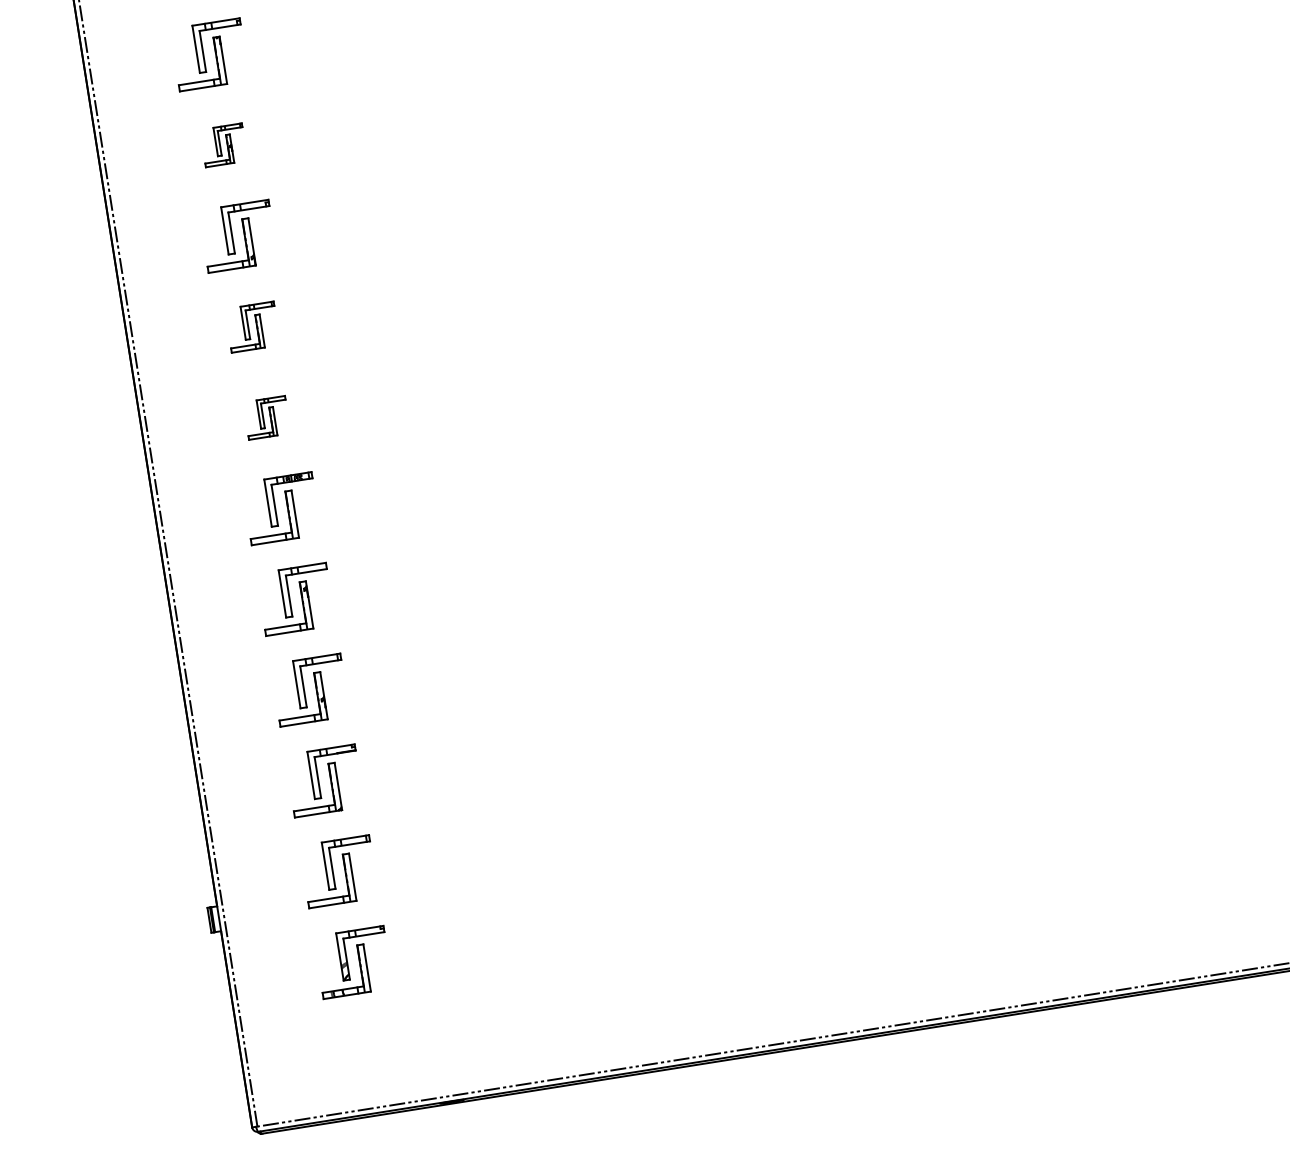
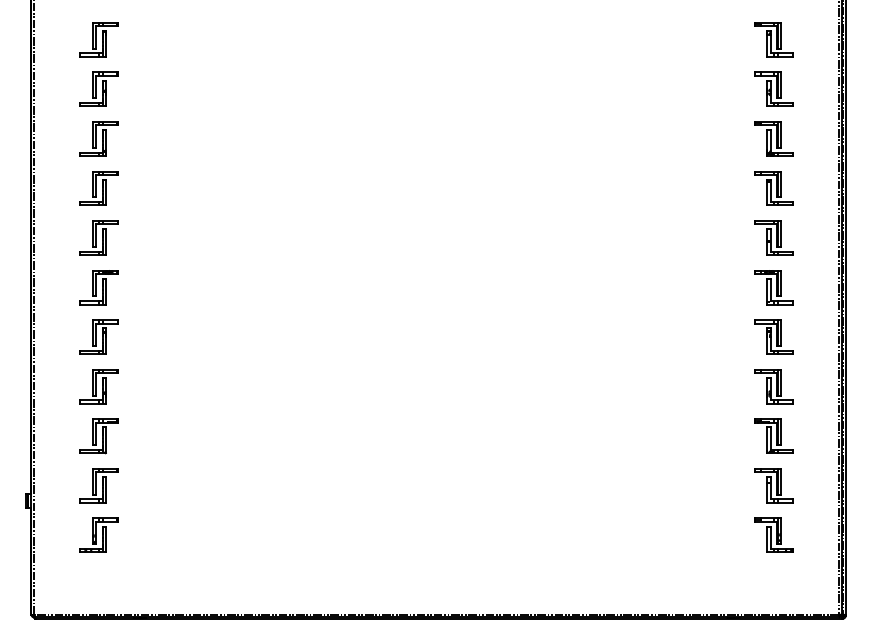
part: (222, 144) -> (98, 88), size x1.67
part: (251, 327) -> (98, 188), size x1.43
part: (265, 417) -> (98, 237), size x1.67

